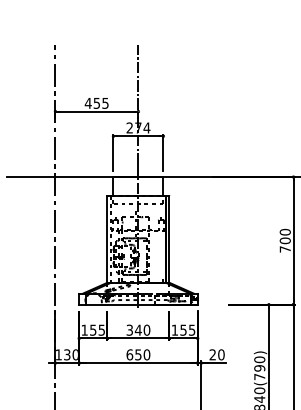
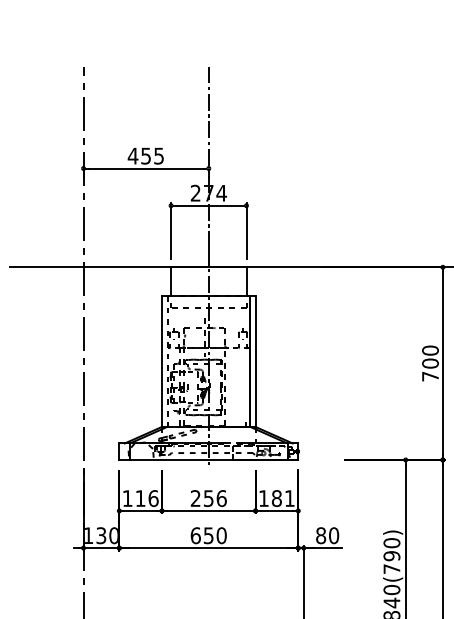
text: (97, 329) -> (146, 497), 155 -> 116
text: (138, 329) -> (208, 497), 340 -> 256
text: (187, 329) -> (282, 497), 155 -> 181
text: (212, 354) -> (320, 535), 20 -> 80

